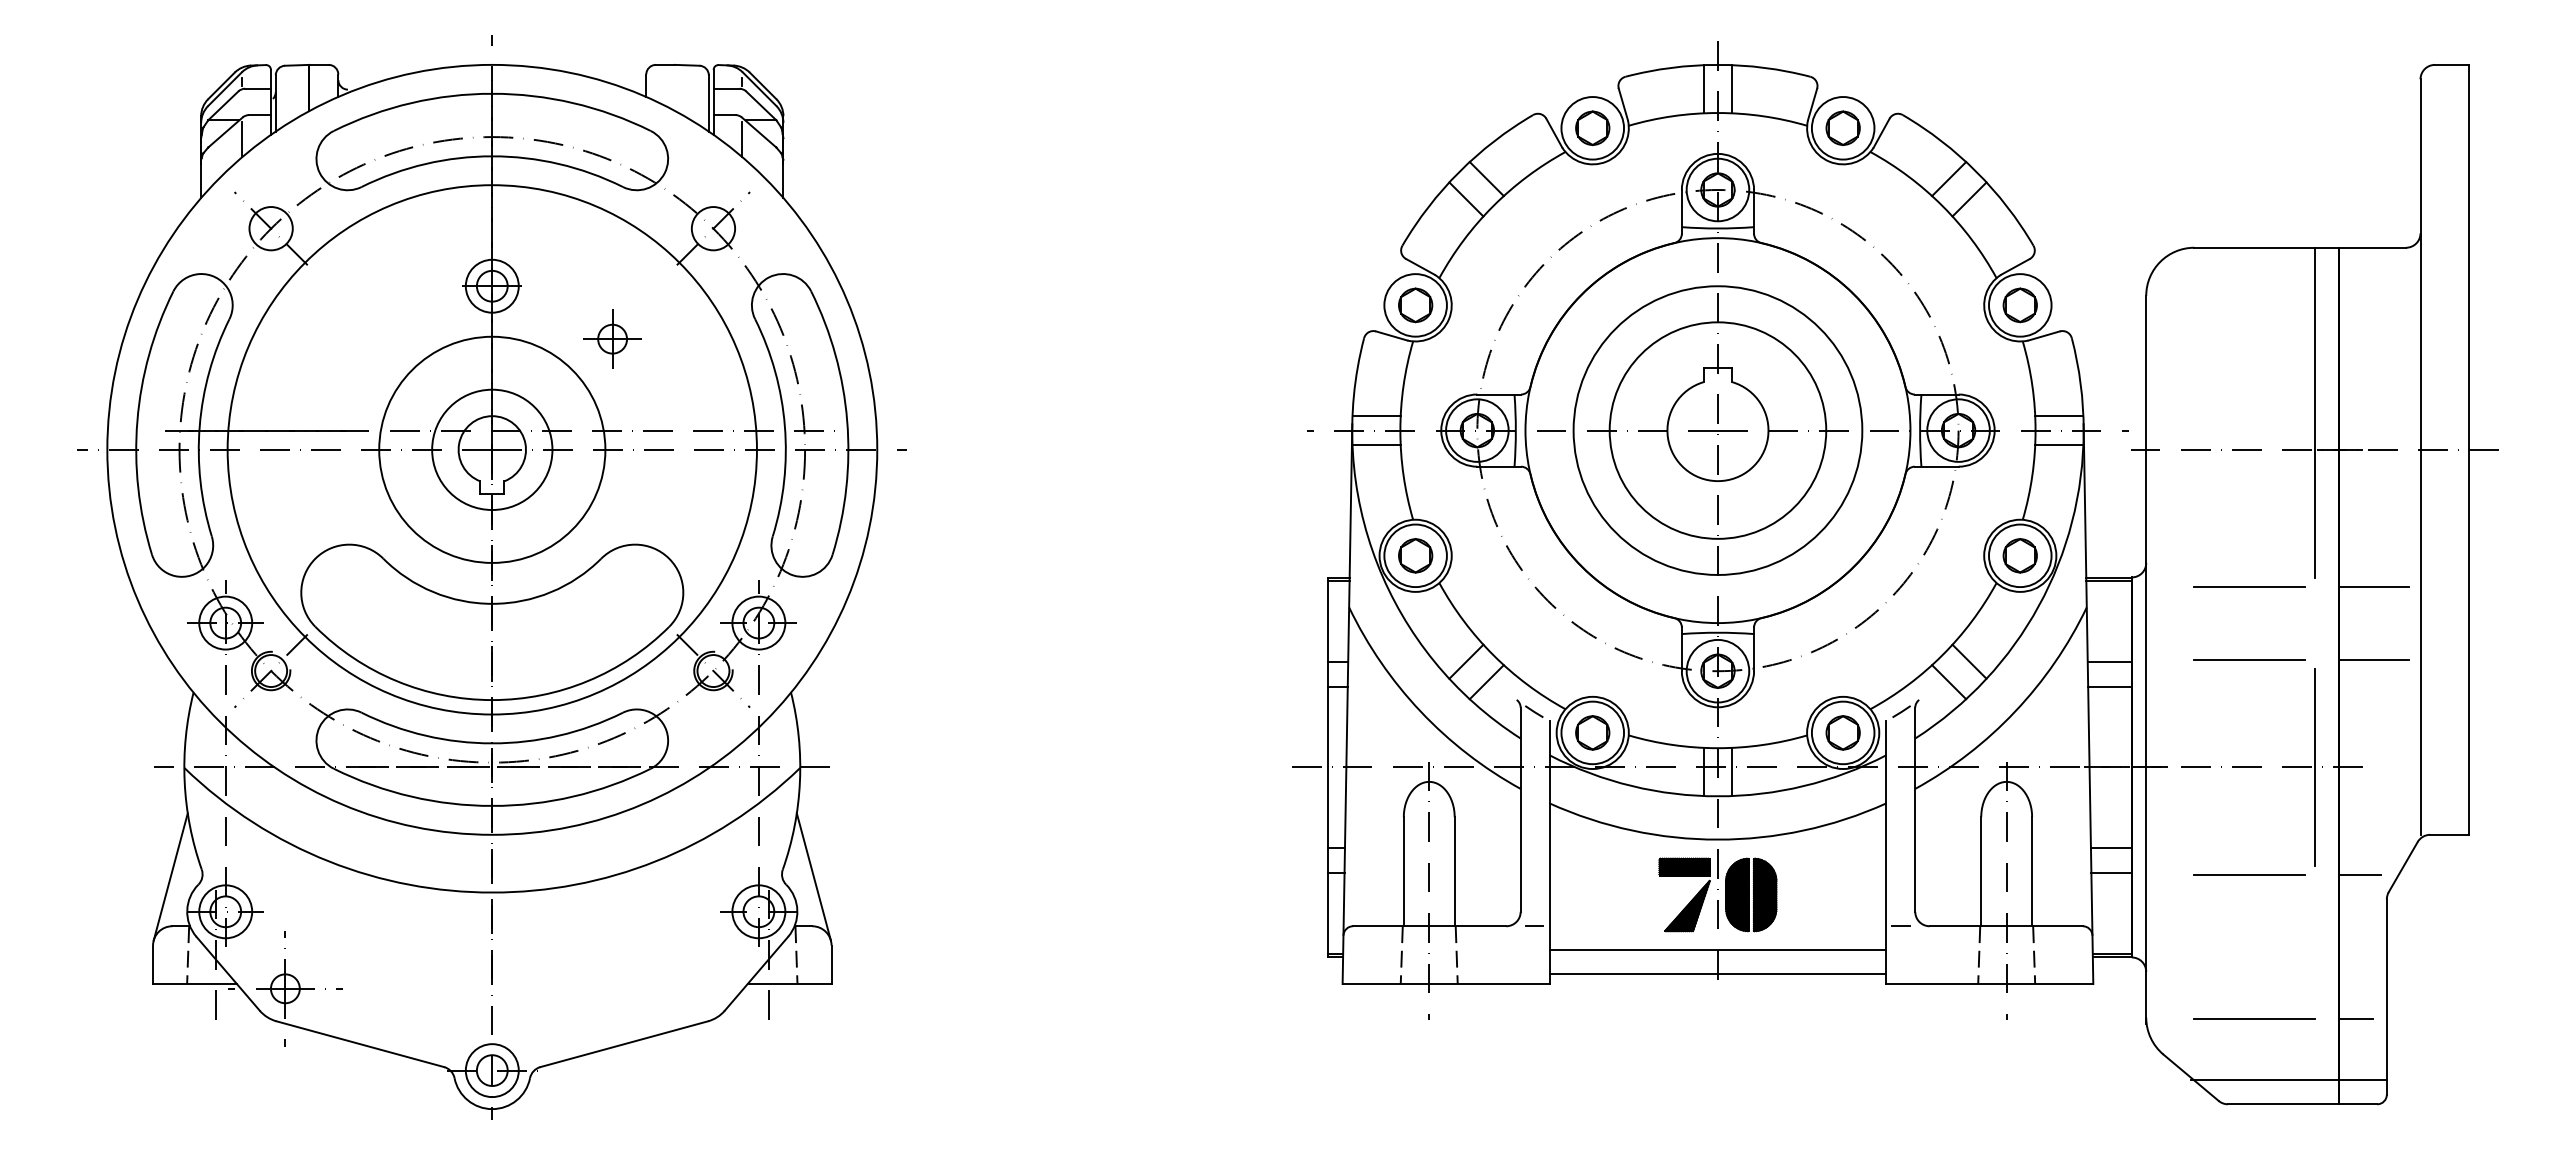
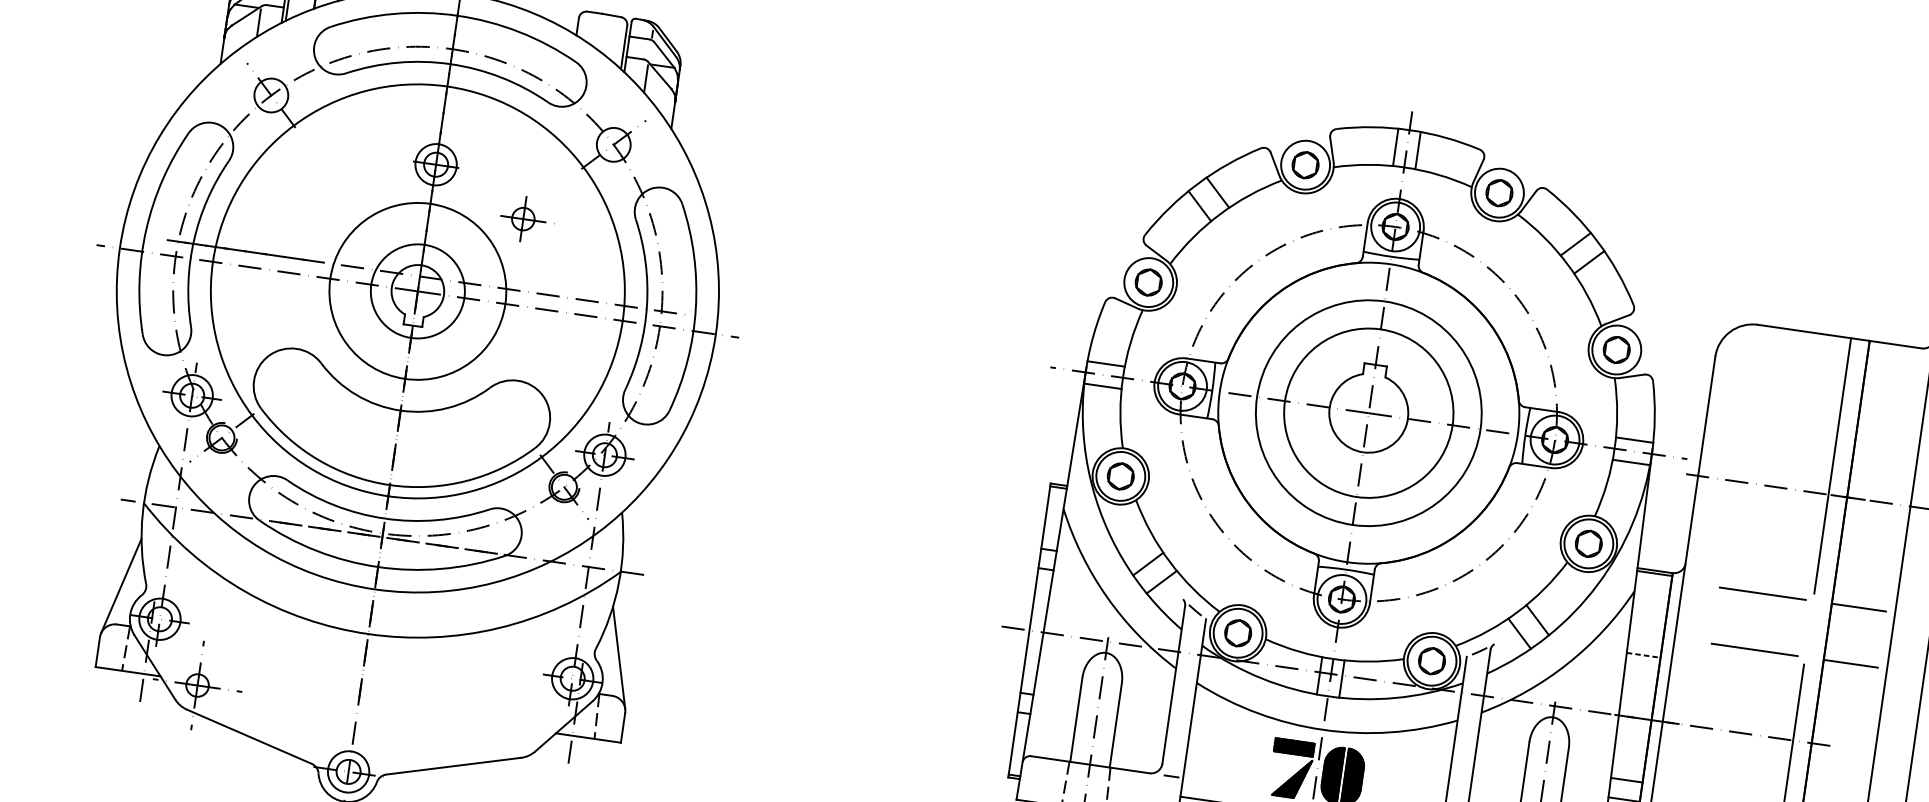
line: (2109, 661) -> (1646, 635), removed
line: (2109, 686) -> (1643, 654), solid -> dashed

